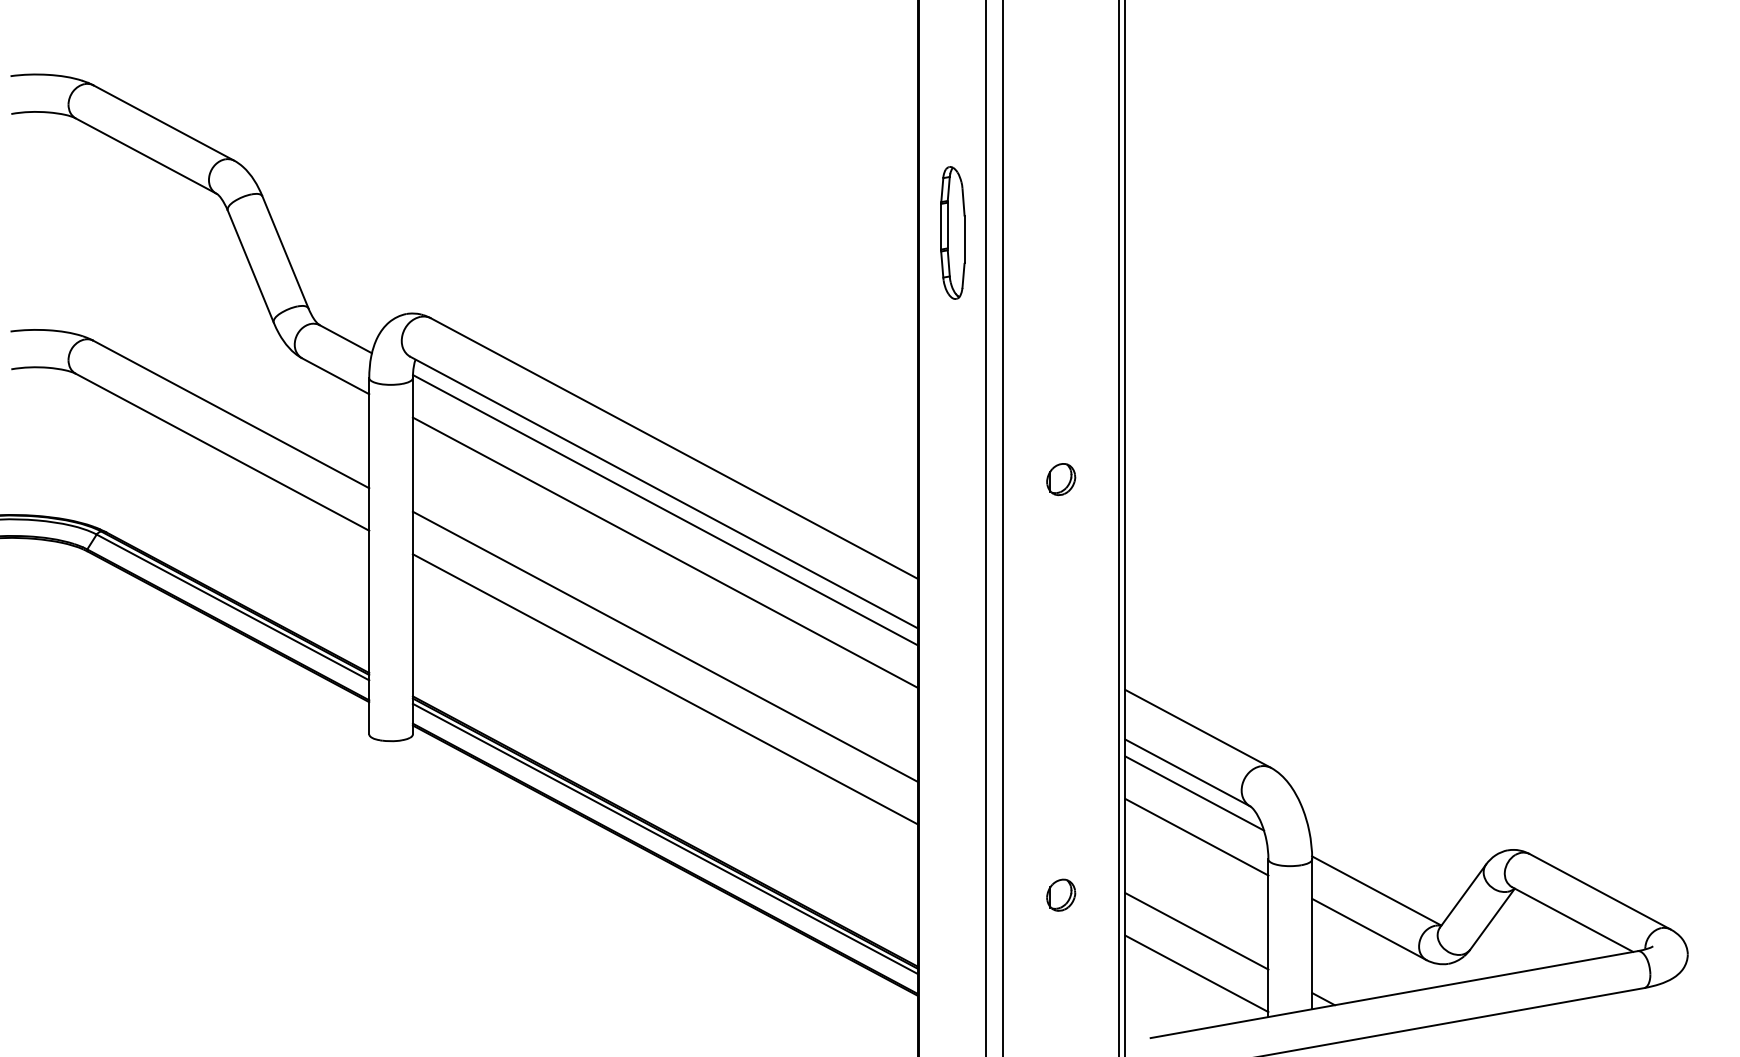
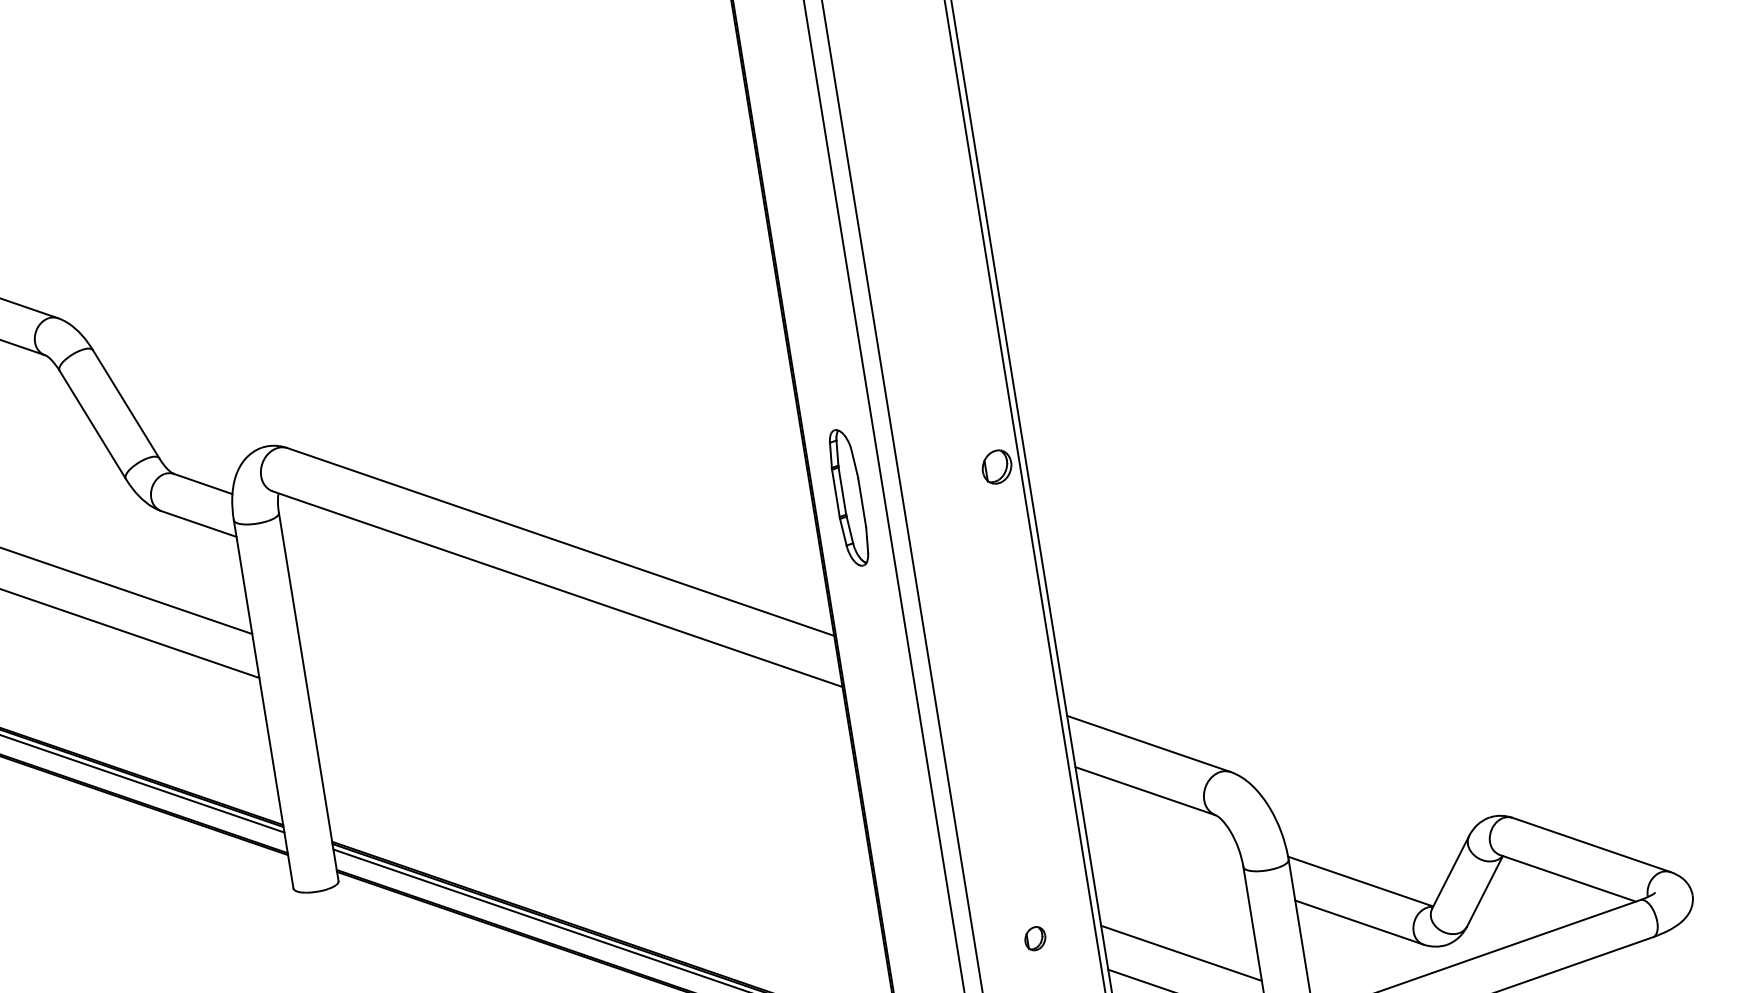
part: (952, 232) -> (848, 497), moved
part: (1061, 479) -> (997, 466), moved
line: (665, 510) -> (562, 607), removed
line: (664, 552) -> (568, 651), removed
line: (664, 646) -> (583, 748), removed
line: (664, 689) -> (590, 792), removed
line: (1194, 793) -> (1156, 811), removed
line: (1196, 836) -> (1165, 855), removed
part: (1061, 894) -> (1035, 937), size x0.7

